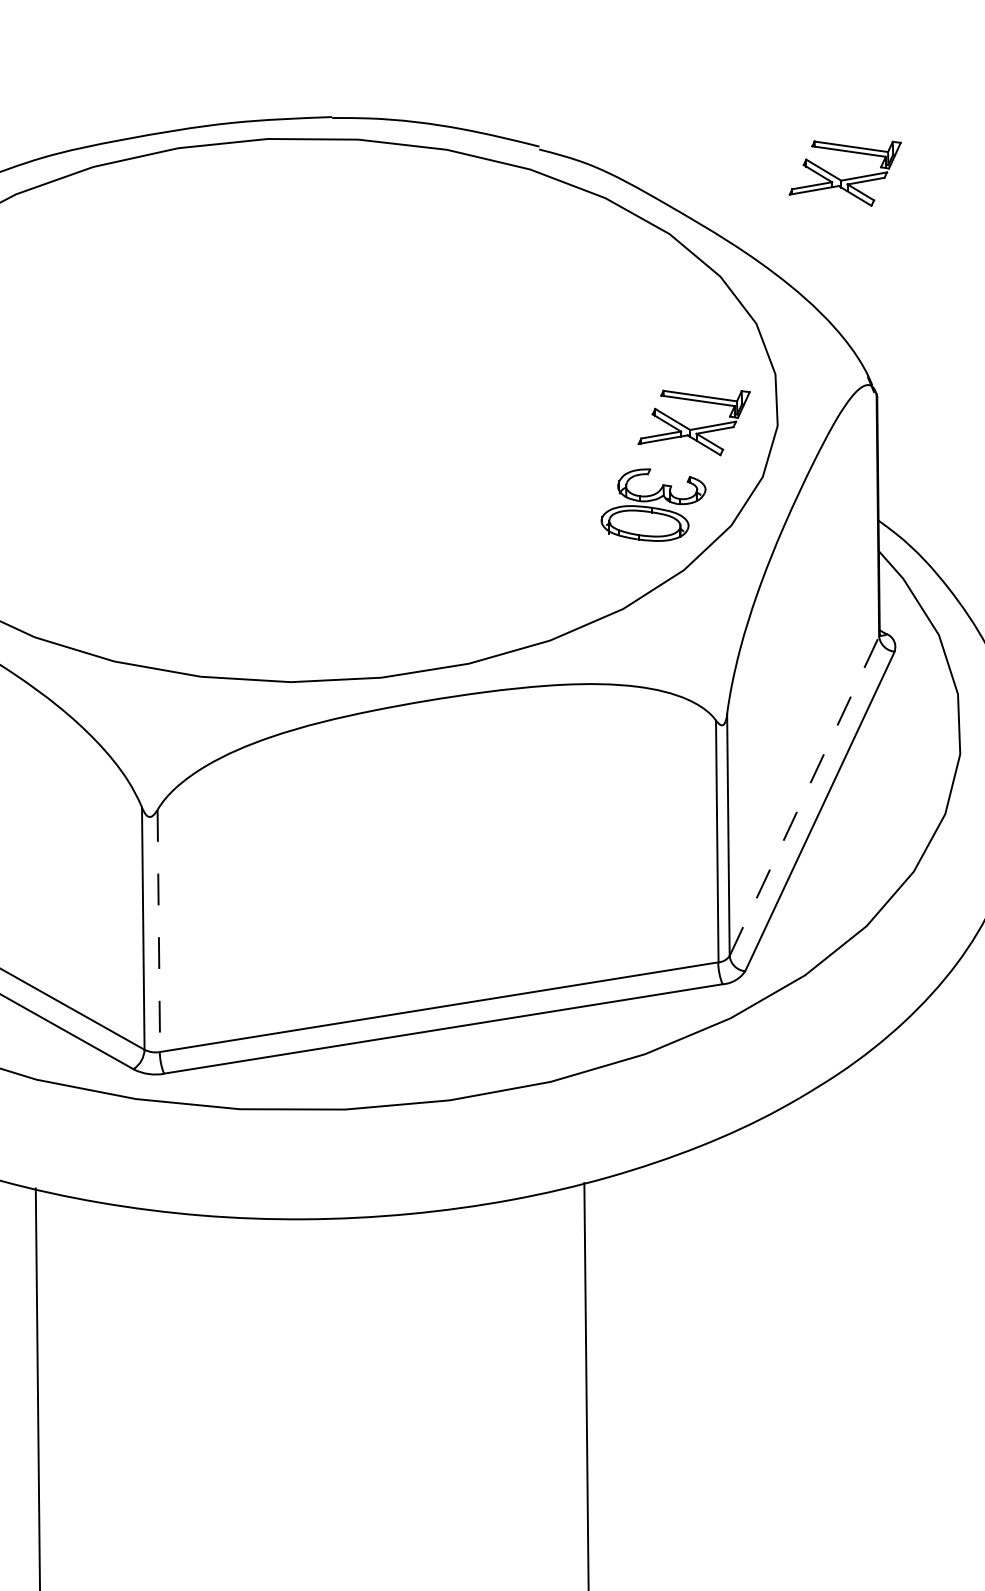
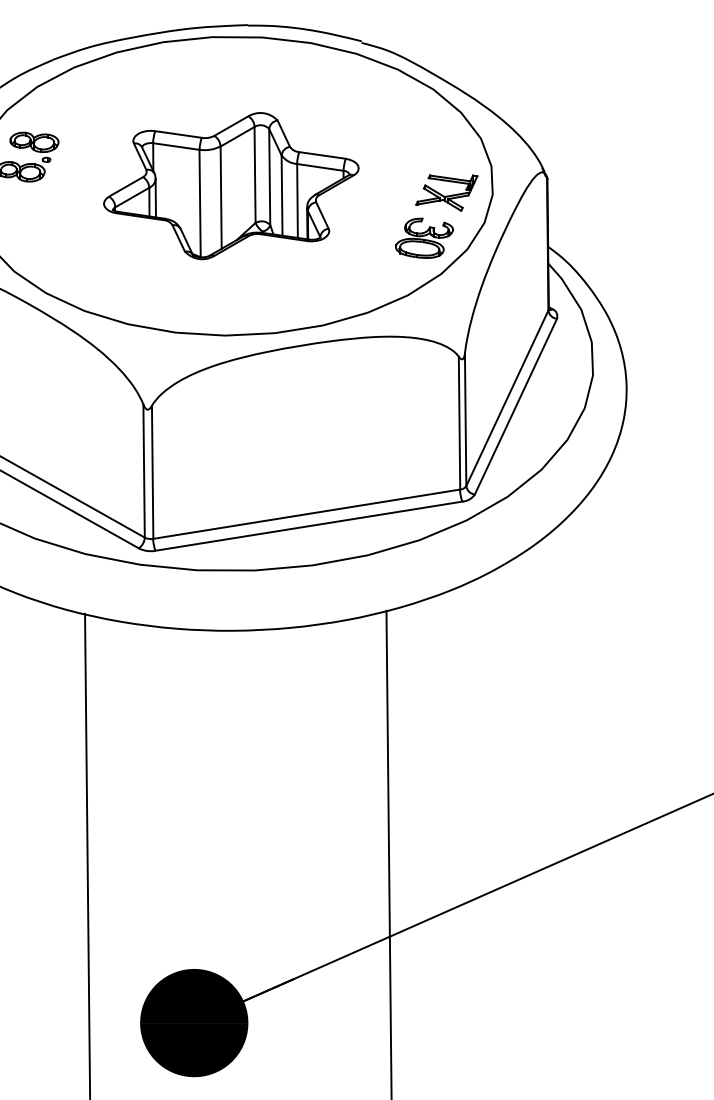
part: (844, 172) -> (529, 55), removed
part: (302, 410) -> (231, 186), added
line: (804, 796) -> (507, 398), dashed -> solid
line: (158, 931) -> (152, 472), dashed -> solid

